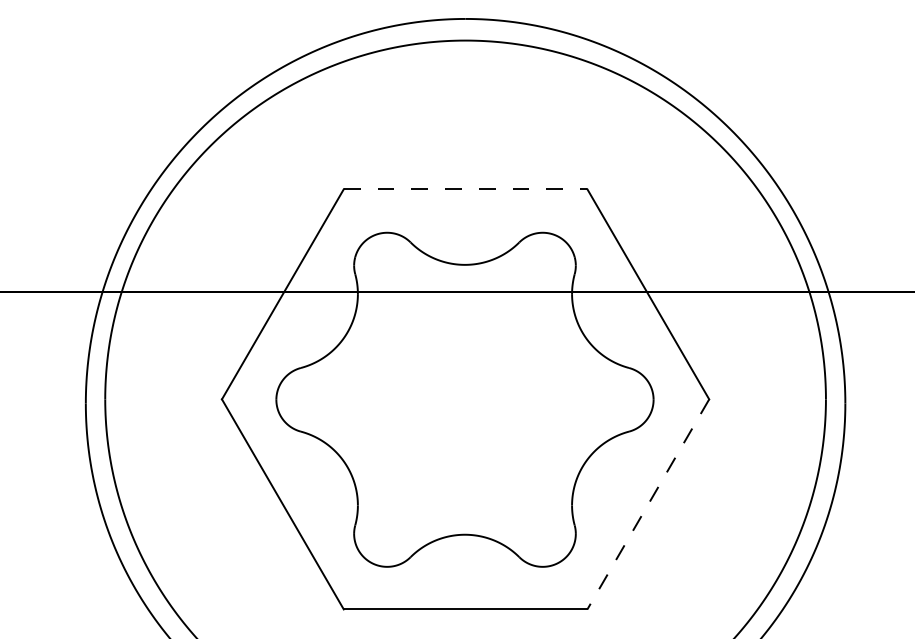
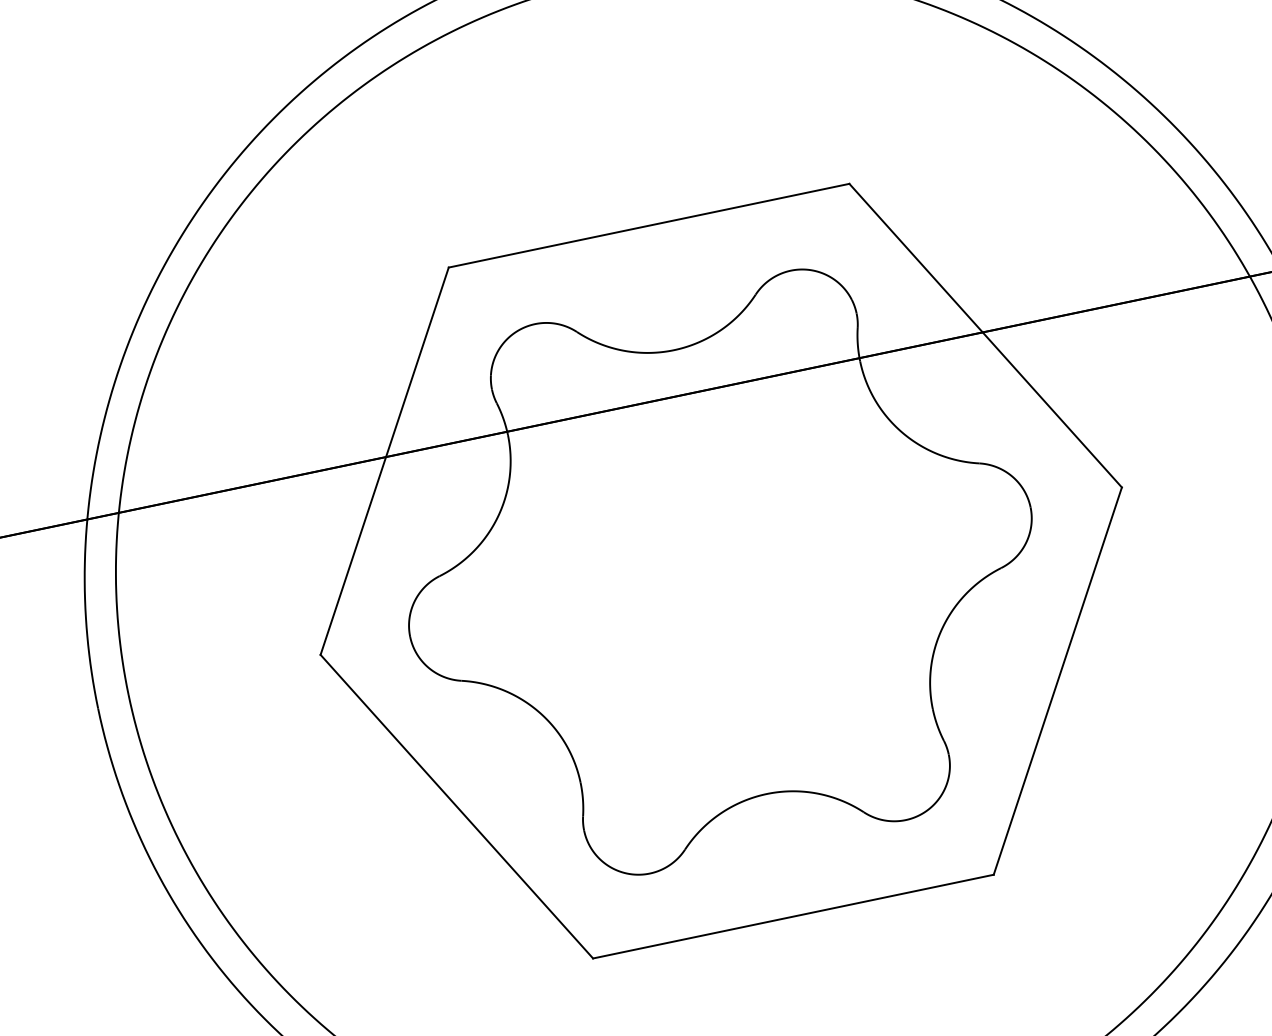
line: (465, 189) -> (648, 226), dashed -> solid
line: (648, 504) -> (1058, 681), dashed -> solid

